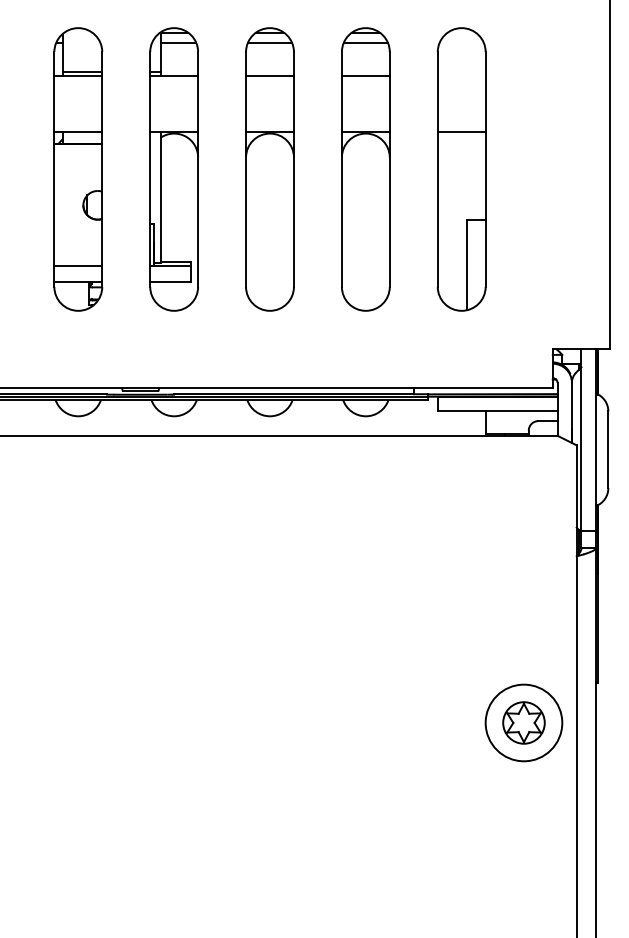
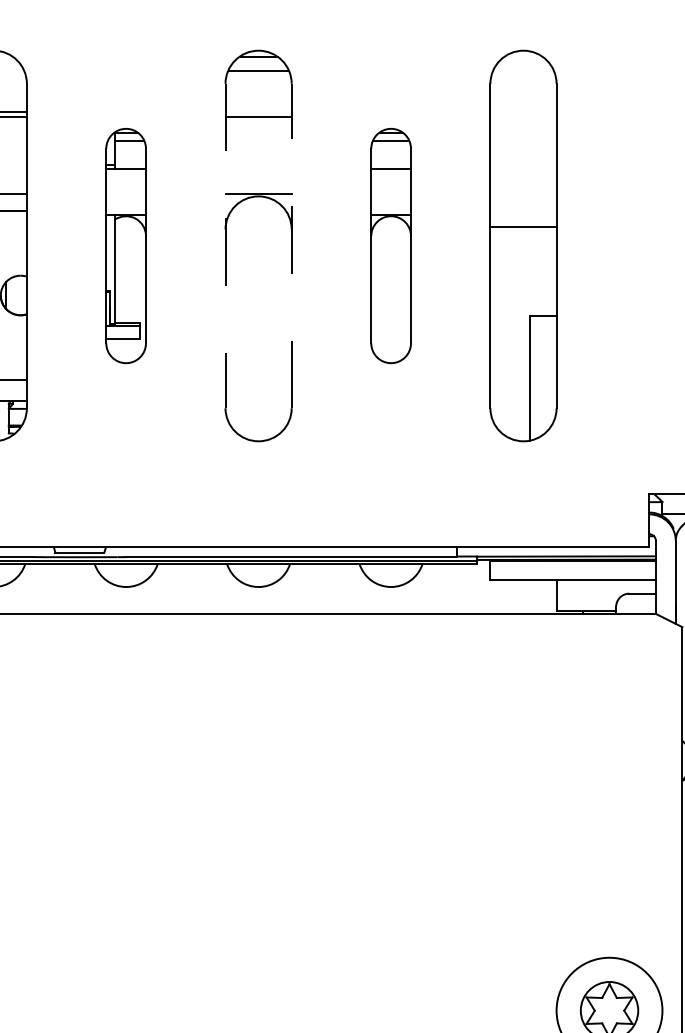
line: (461, 131) -> (523, 226), moved
line: (294, 168) -> (292, 244), solid -> dashed
part: (173, 169) -> (125, 246), size x0.6
line: (246, 169) -> (226, 246), solid -> dashed
part: (365, 169) -> (390, 246), size x0.6

